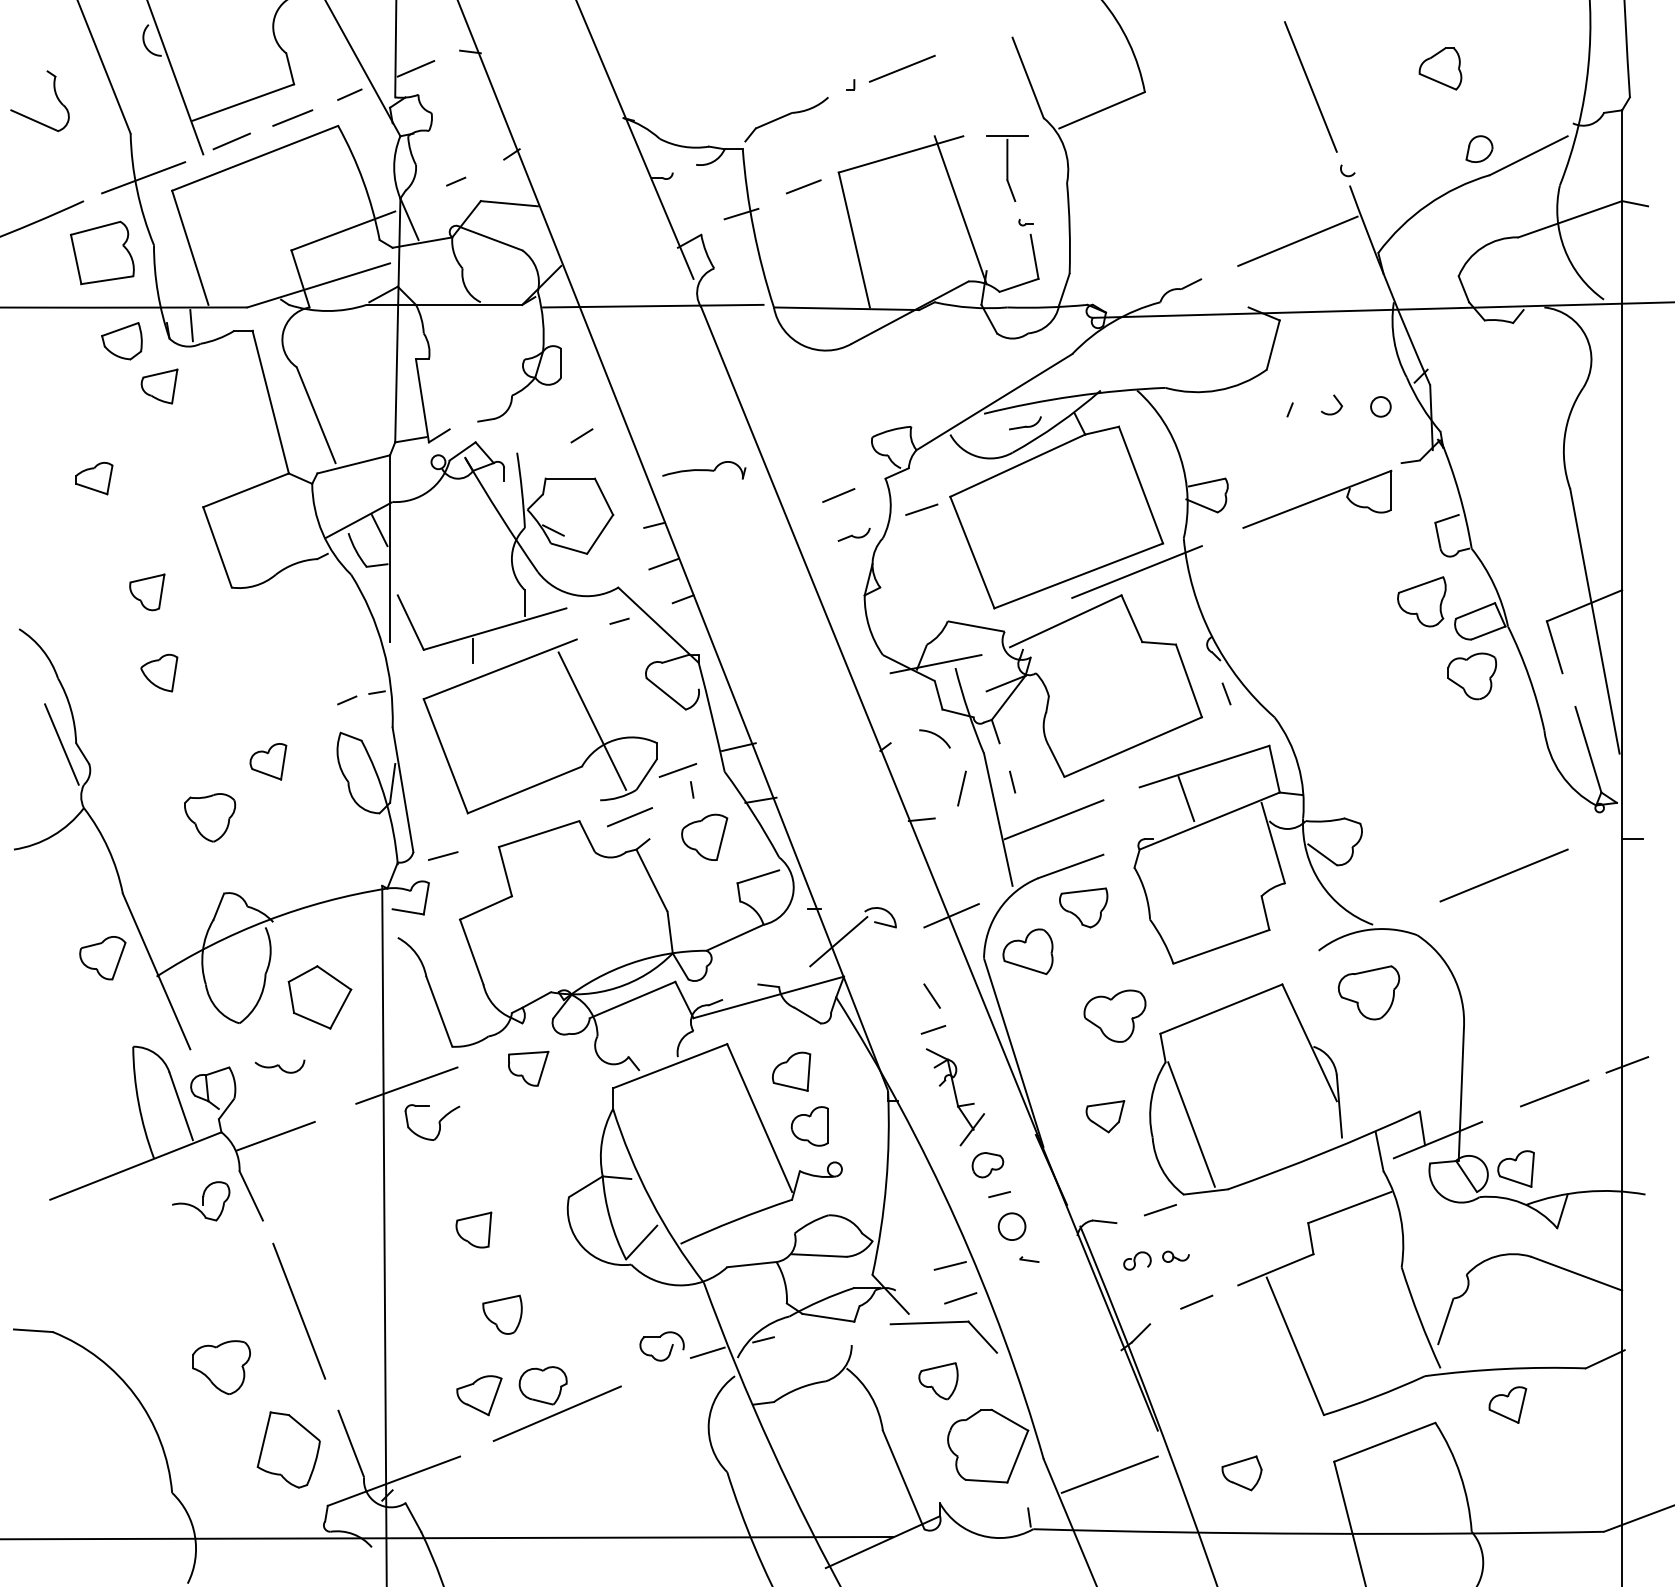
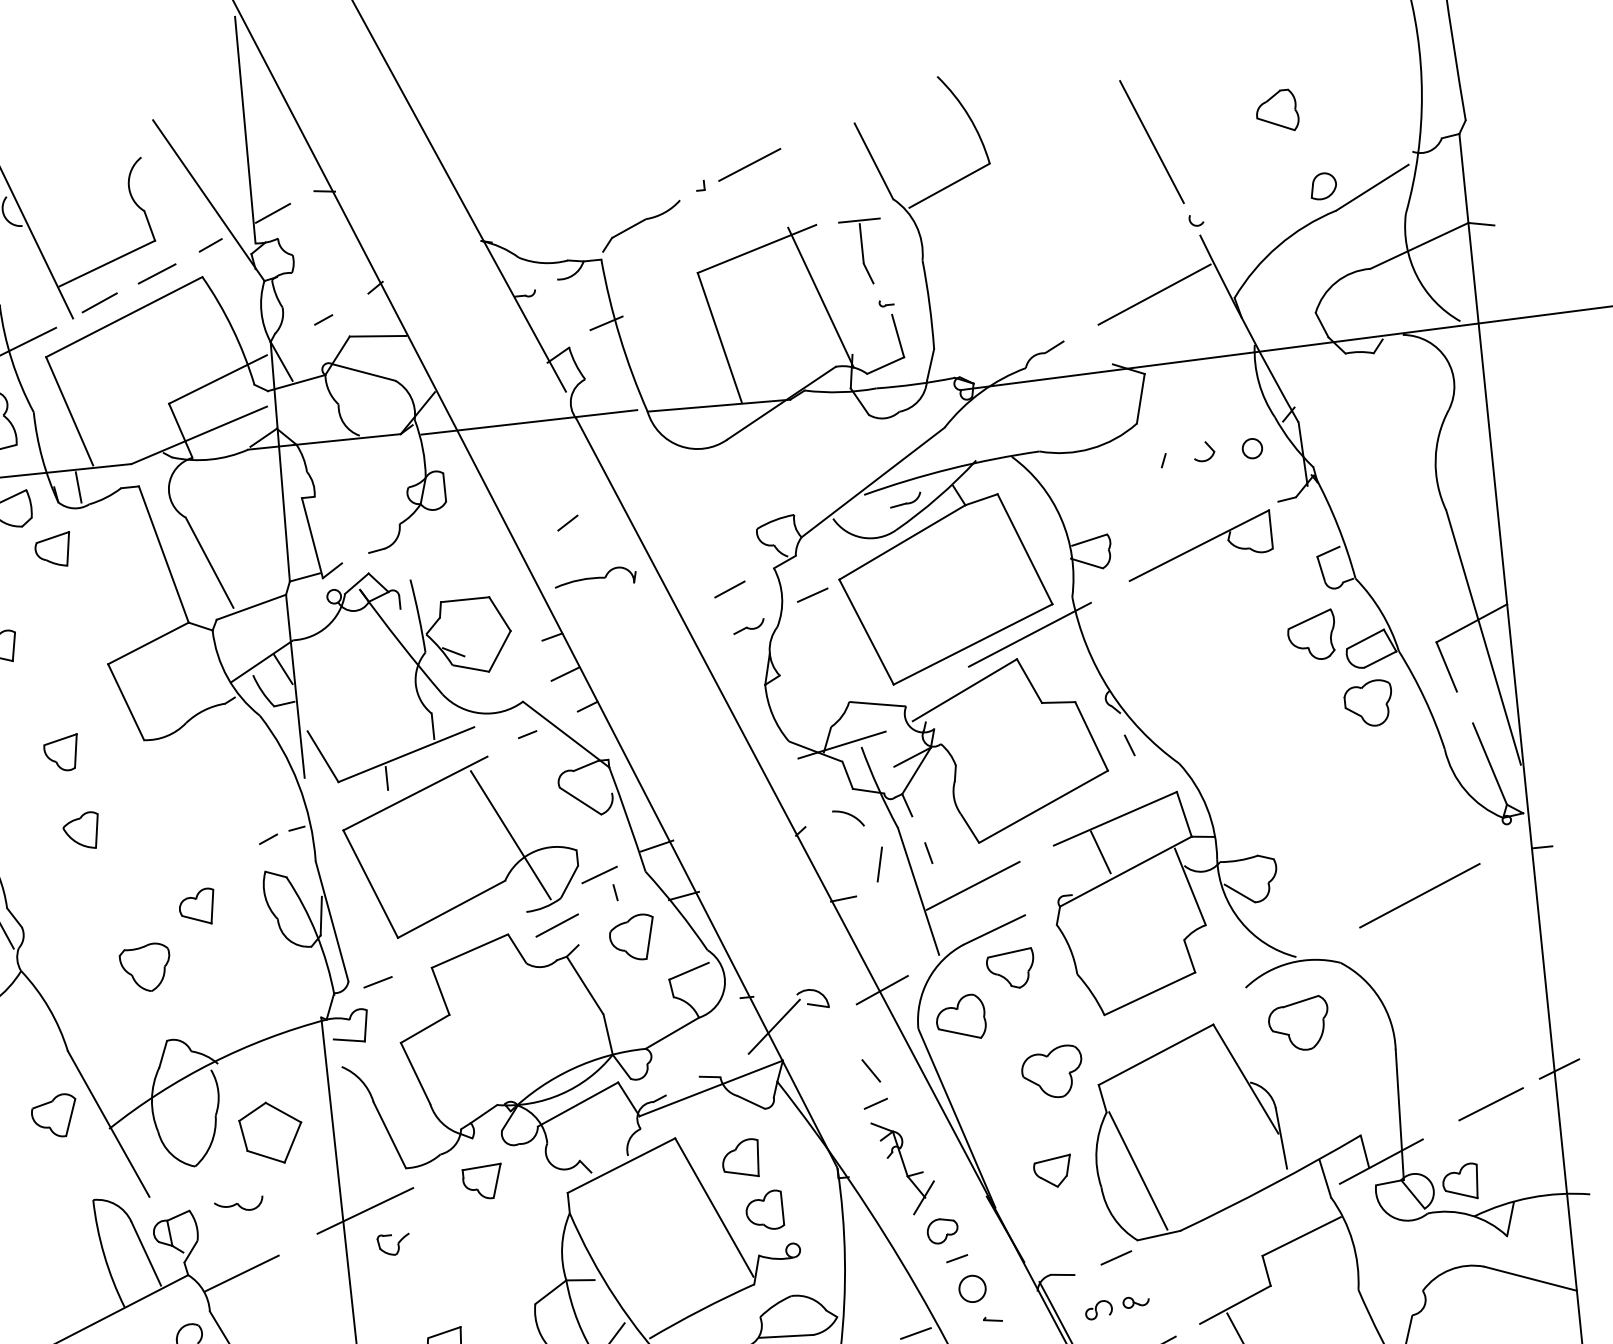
line: (803, 186) -> (664, 290), removed
line: (581, 435) -> (567, 522), moved
part: (432, 1122) -> (394, 1244), size x0.6

